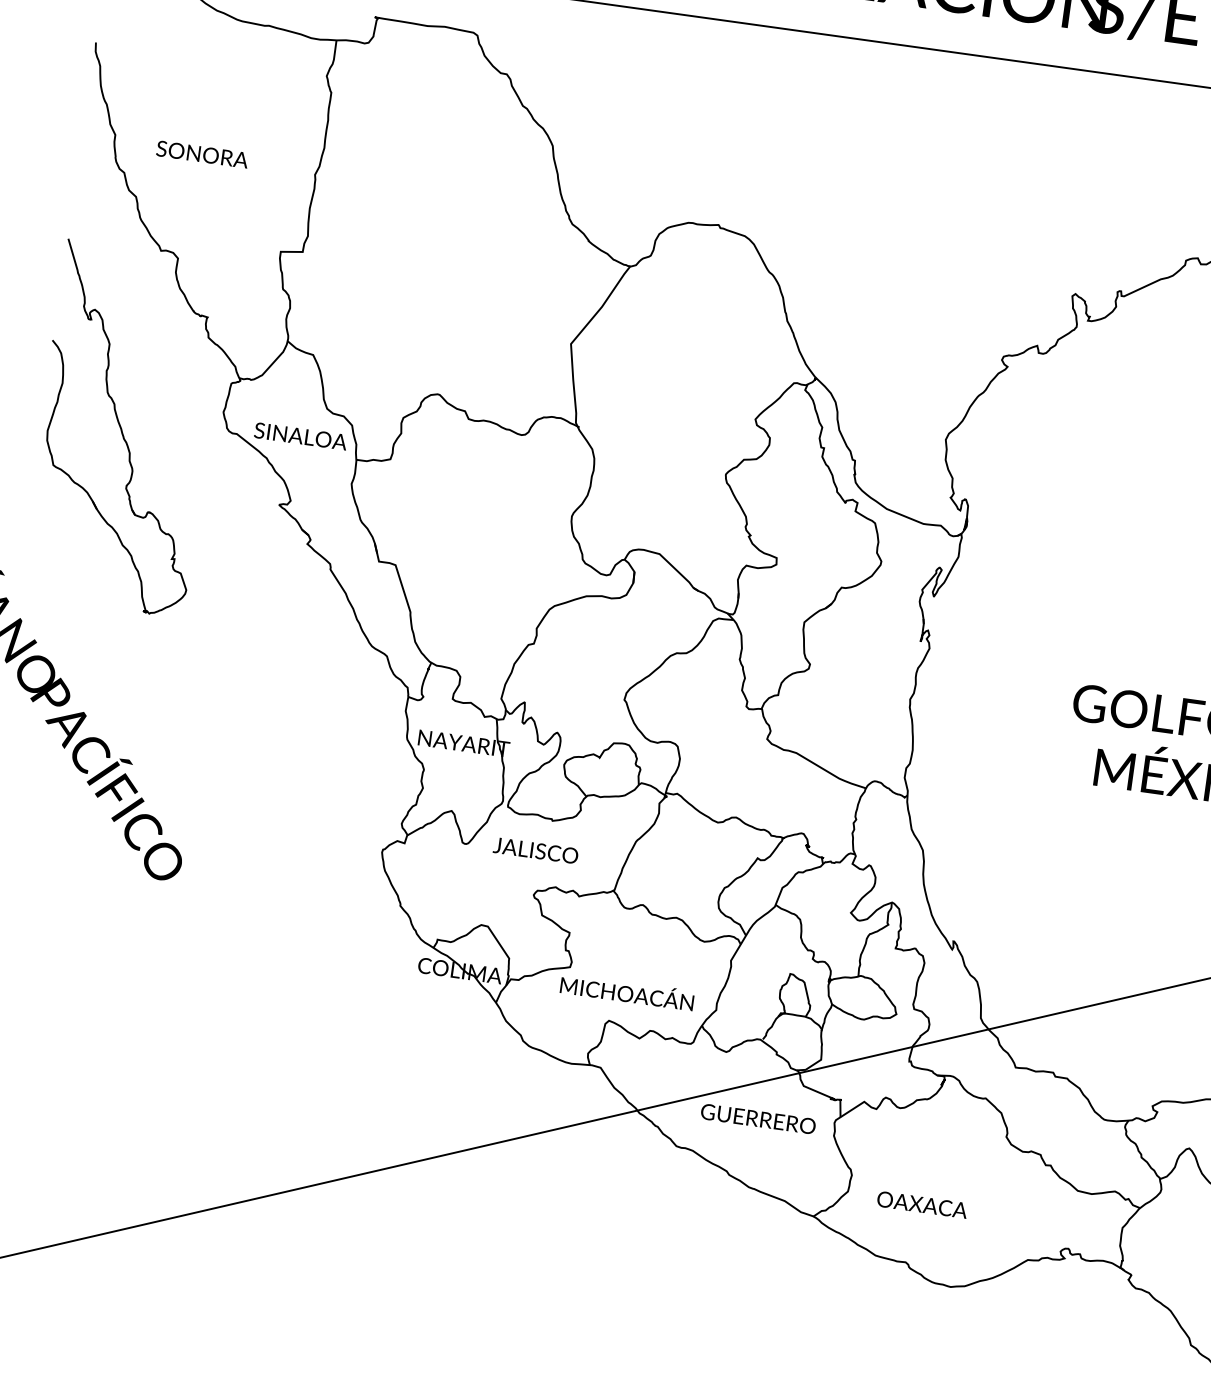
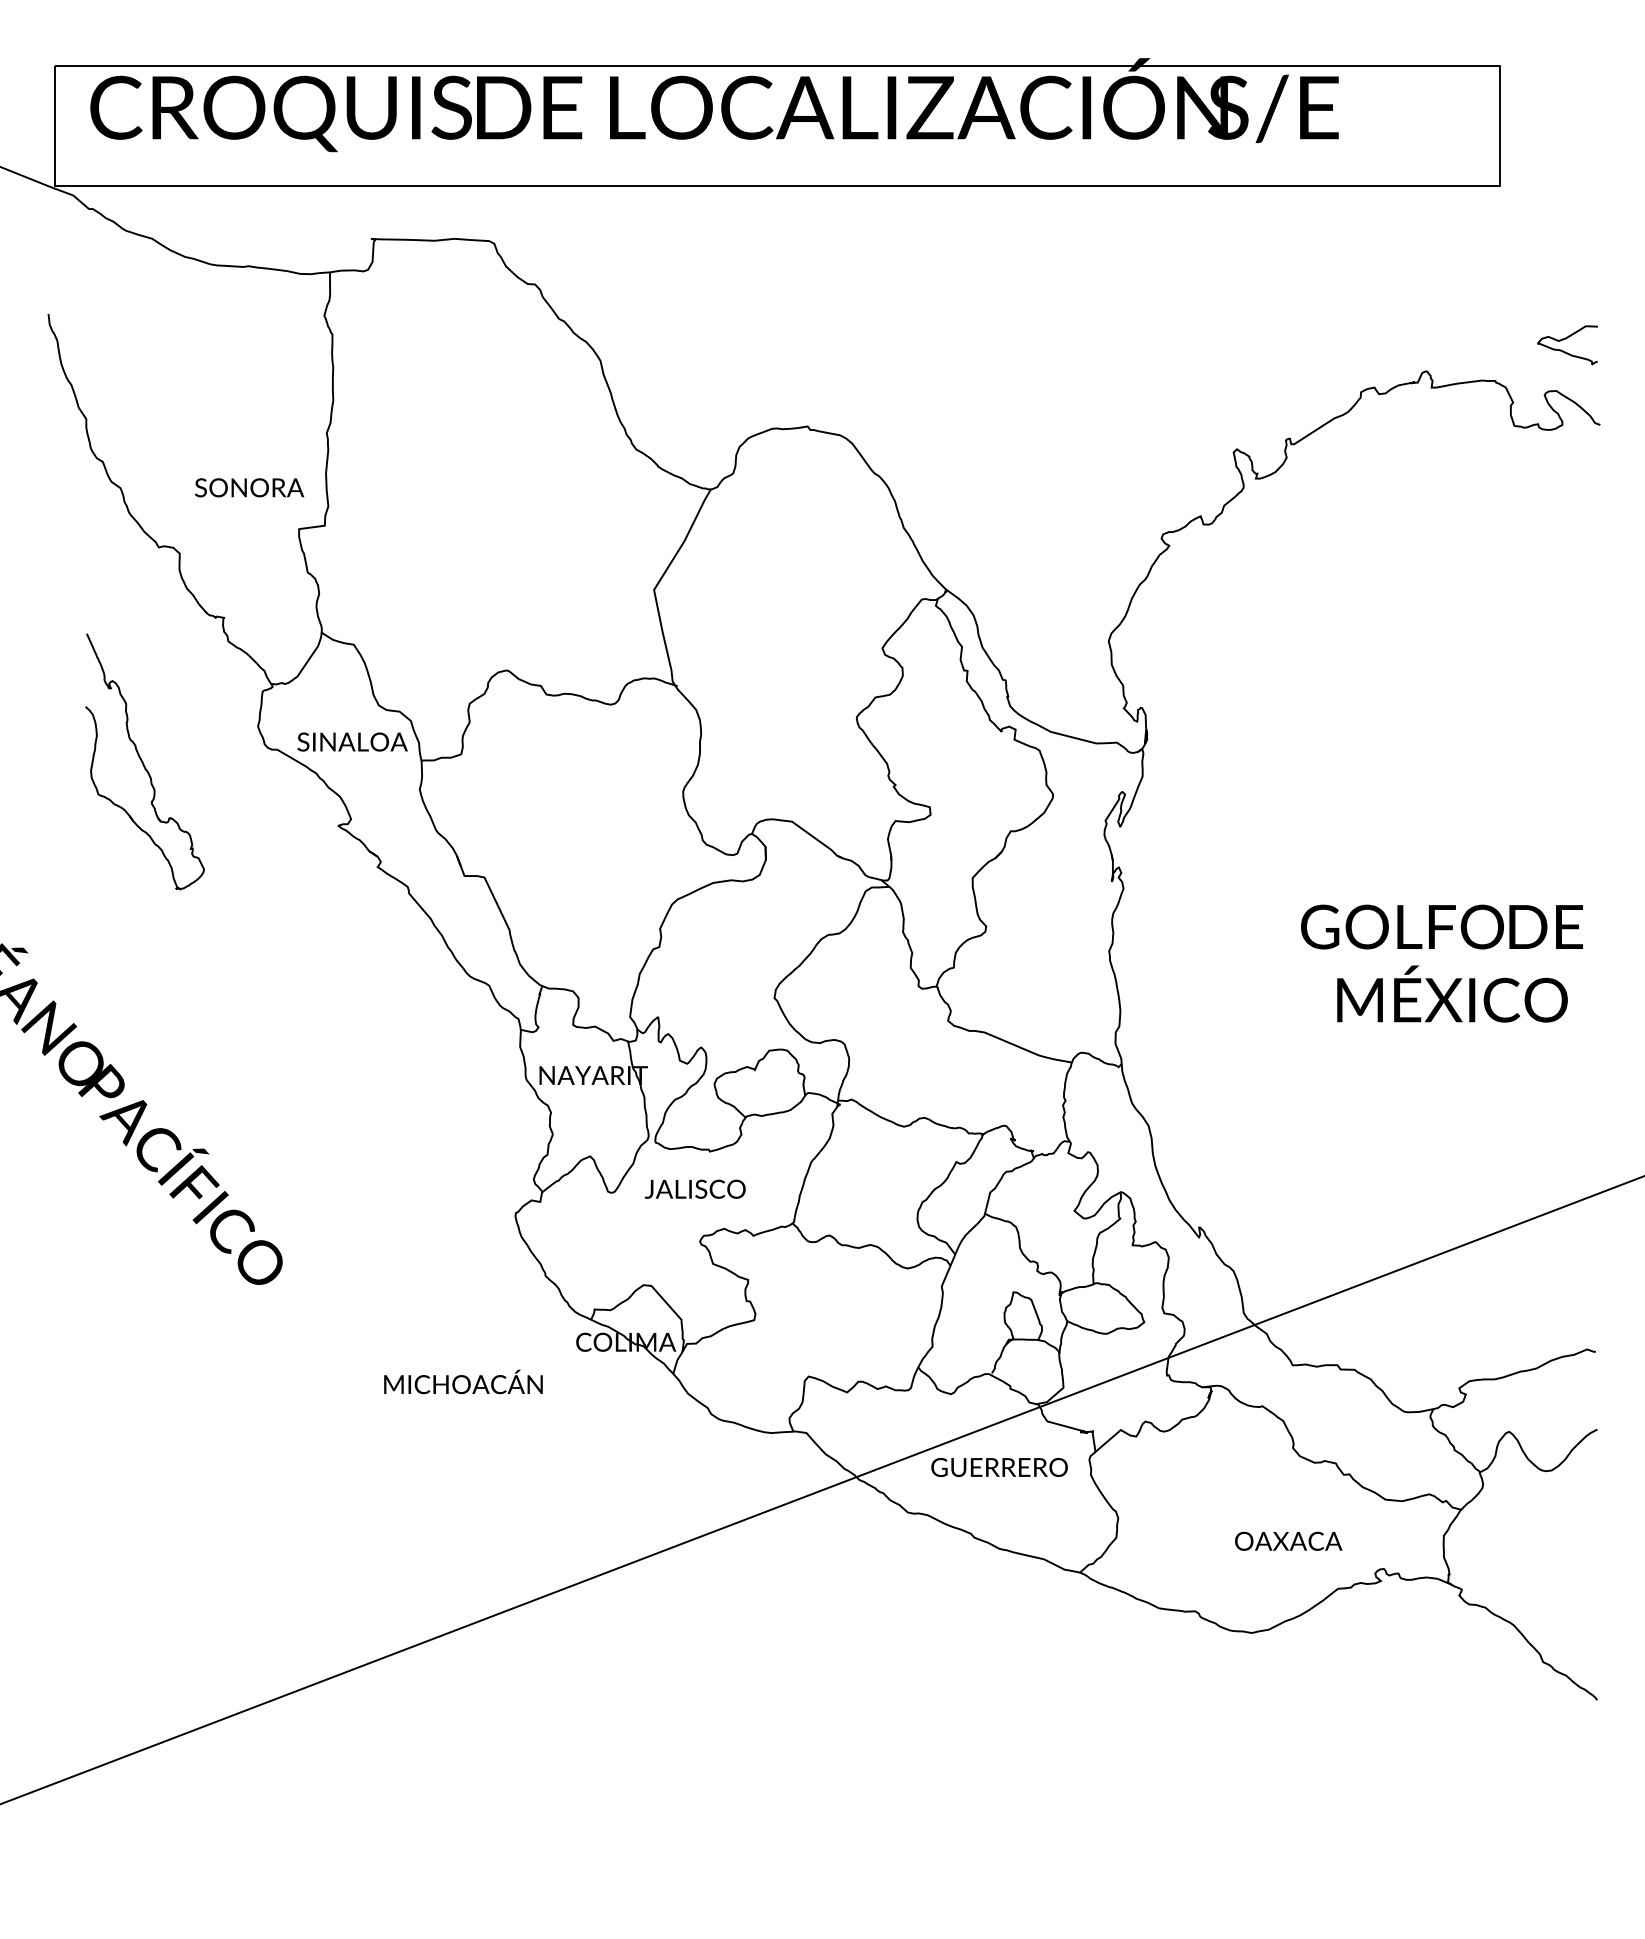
text: (202, 154) -> (249, 487), moved
part: (124, 428) -> (144, 761), size x0.6
text: (627, 991) -> (463, 1381), moved
text: (922, 1204) -> (1288, 1540), moved

